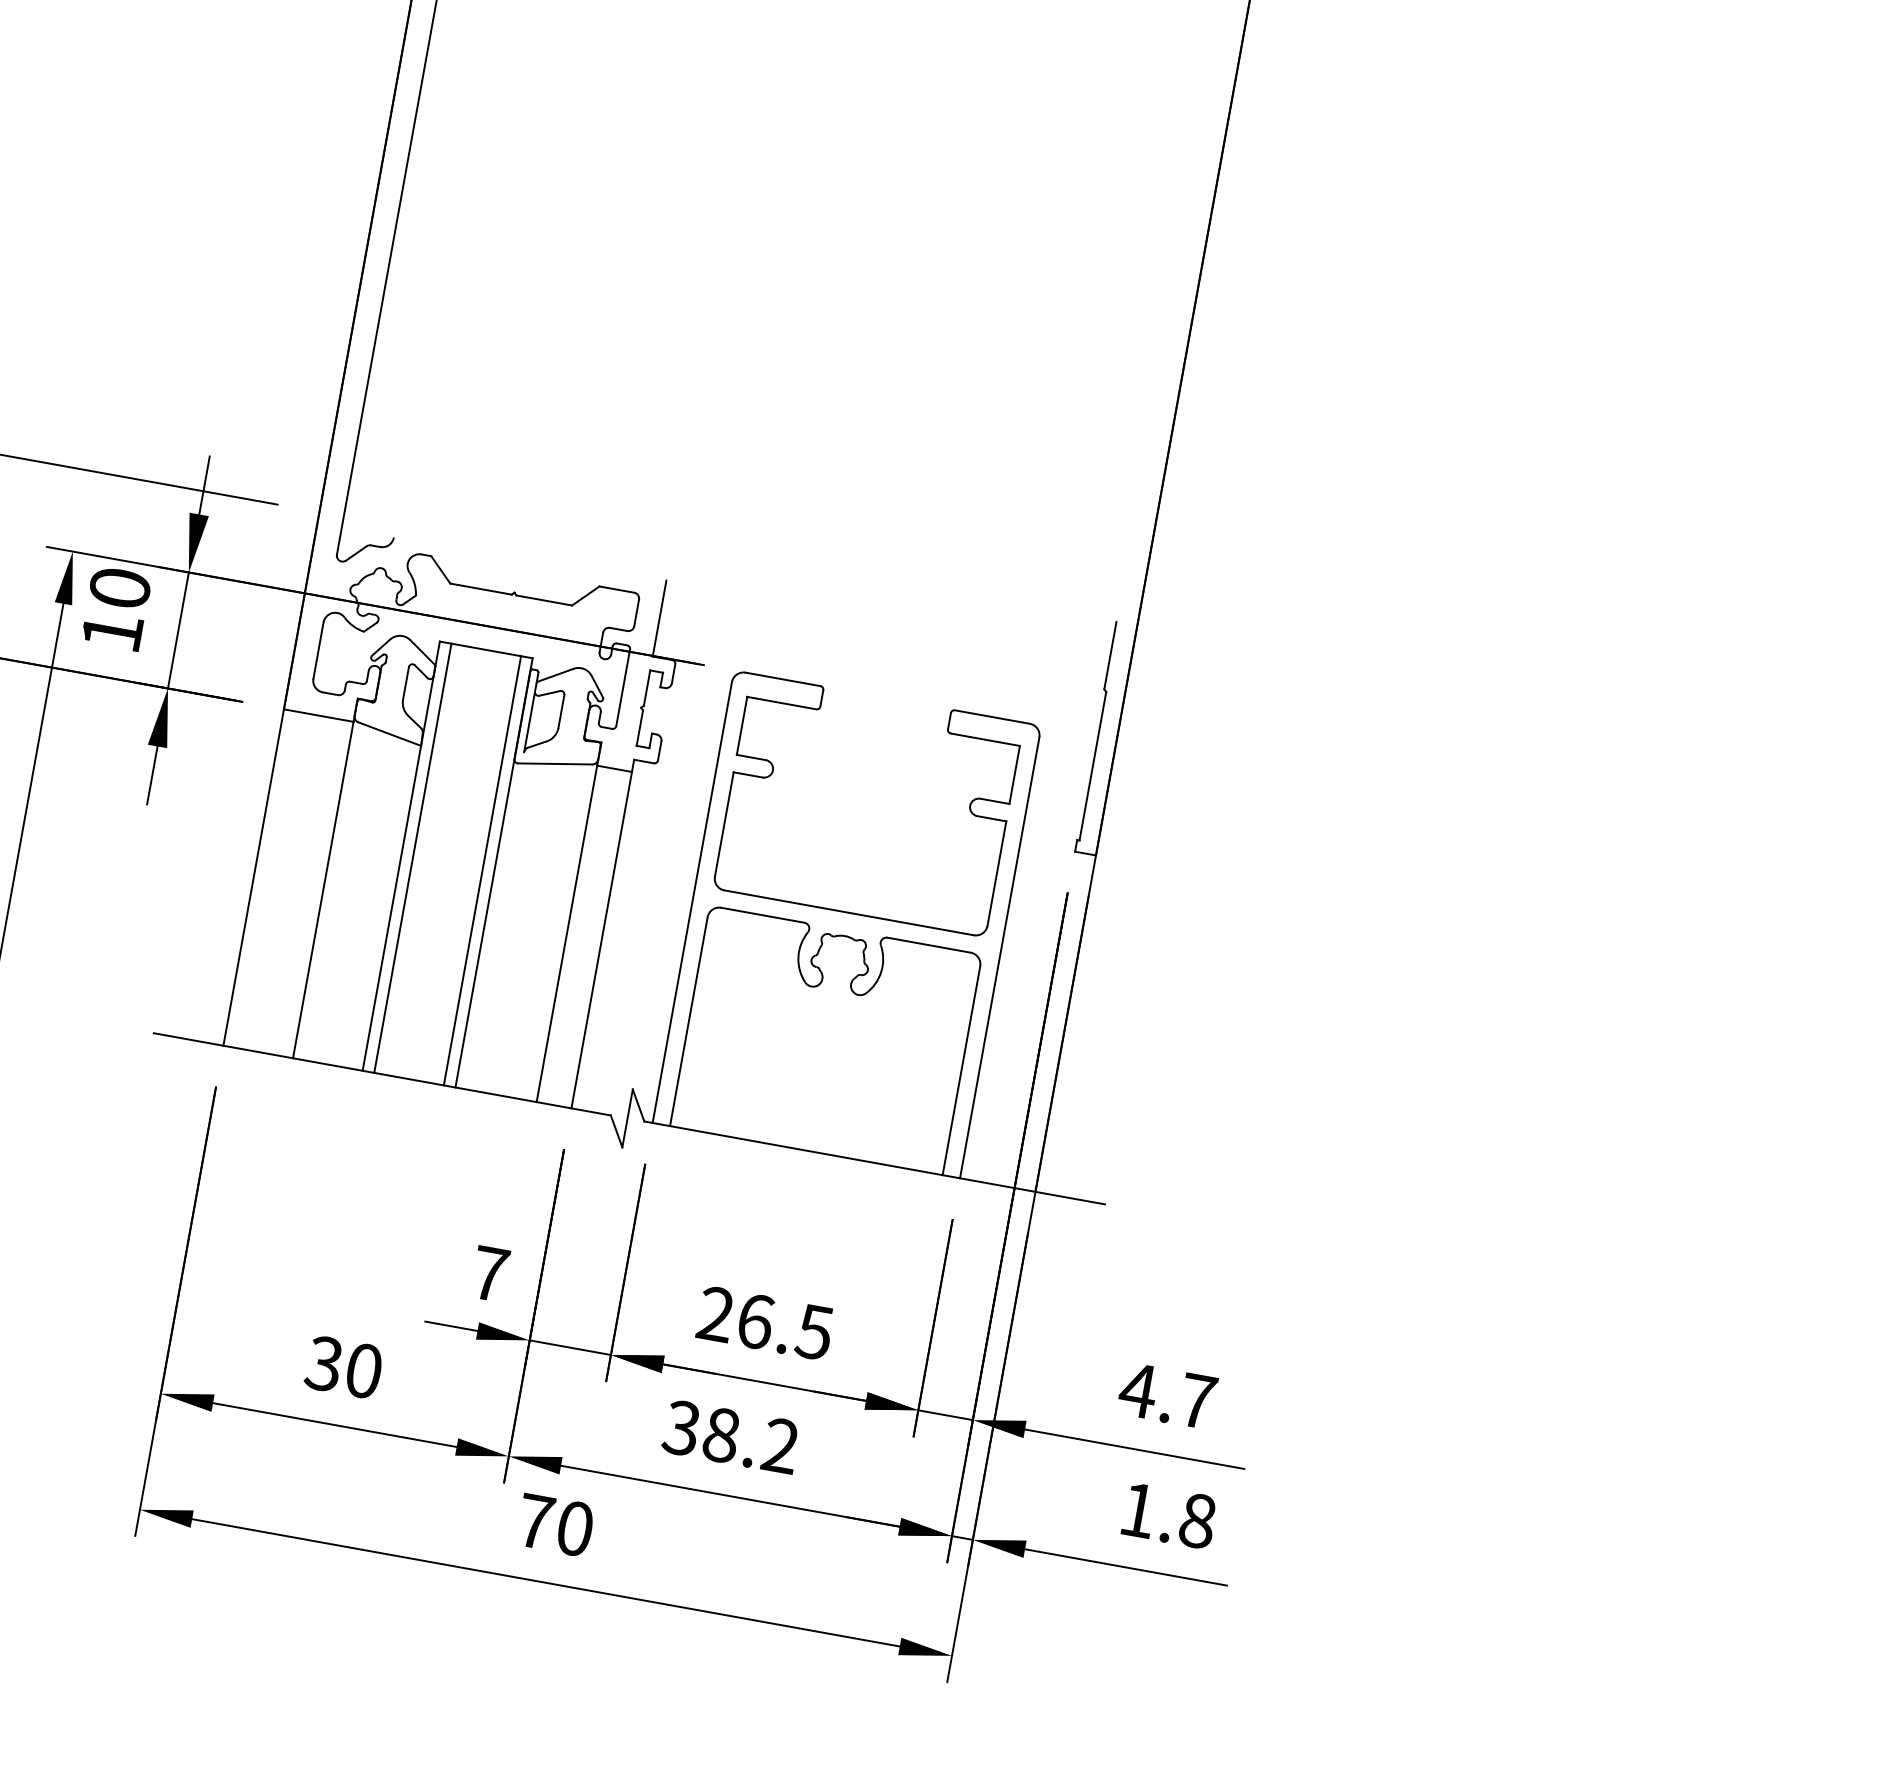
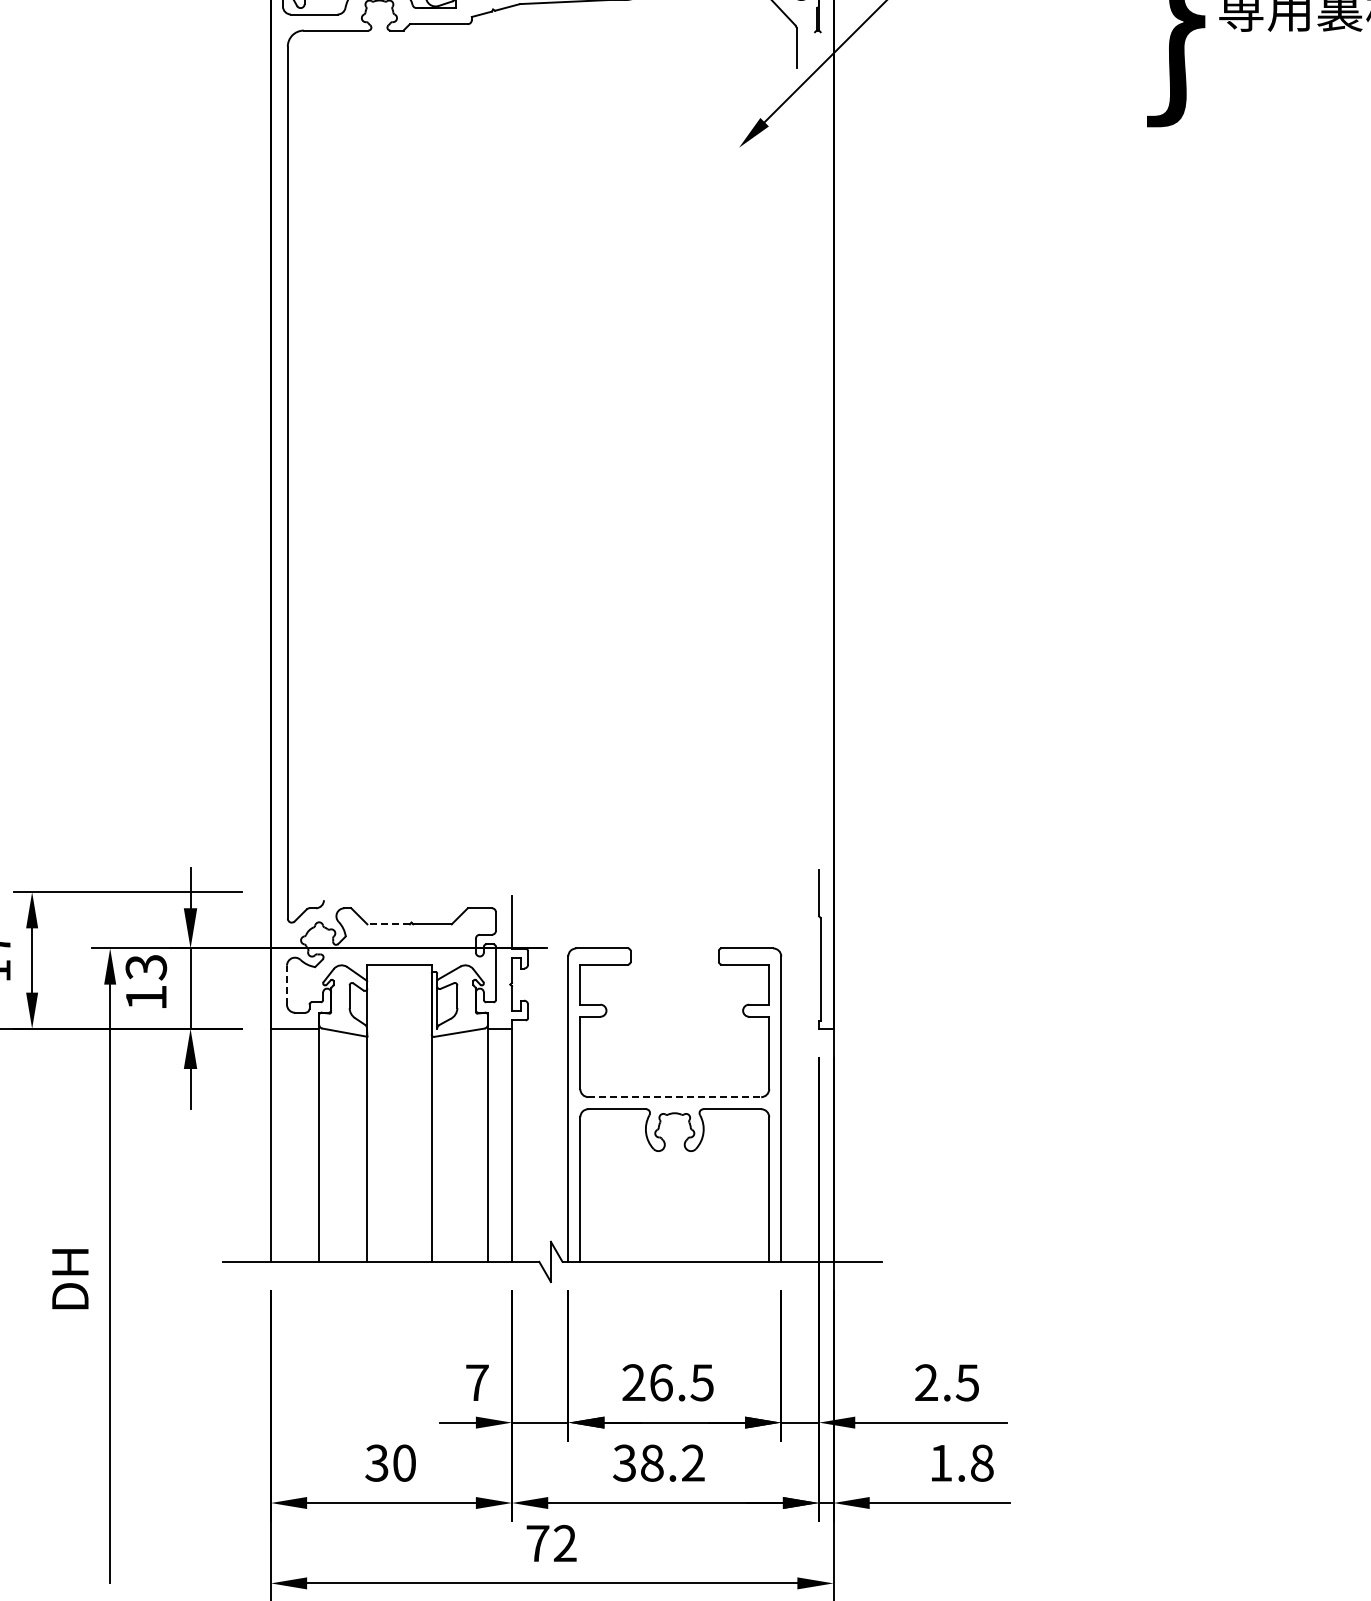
text: (120, 588) -> (146, 967), 10 -> 13
line: (480, 589) -> (388, 924), solid -> dashed
line: (319, 649) -> (287, 984), solid -> dashed
line: (413, 857) -> (375, 1112), removed
line: (482, 869) -> (423, 1112), removed
line: (850, 913) -> (675, 1097), solid -> dashed
text: (1167, 1395) -> (946, 1382), 4.7 -> 2.5
text: (575, 1528) -> (565, 1543), 70 -> 72

